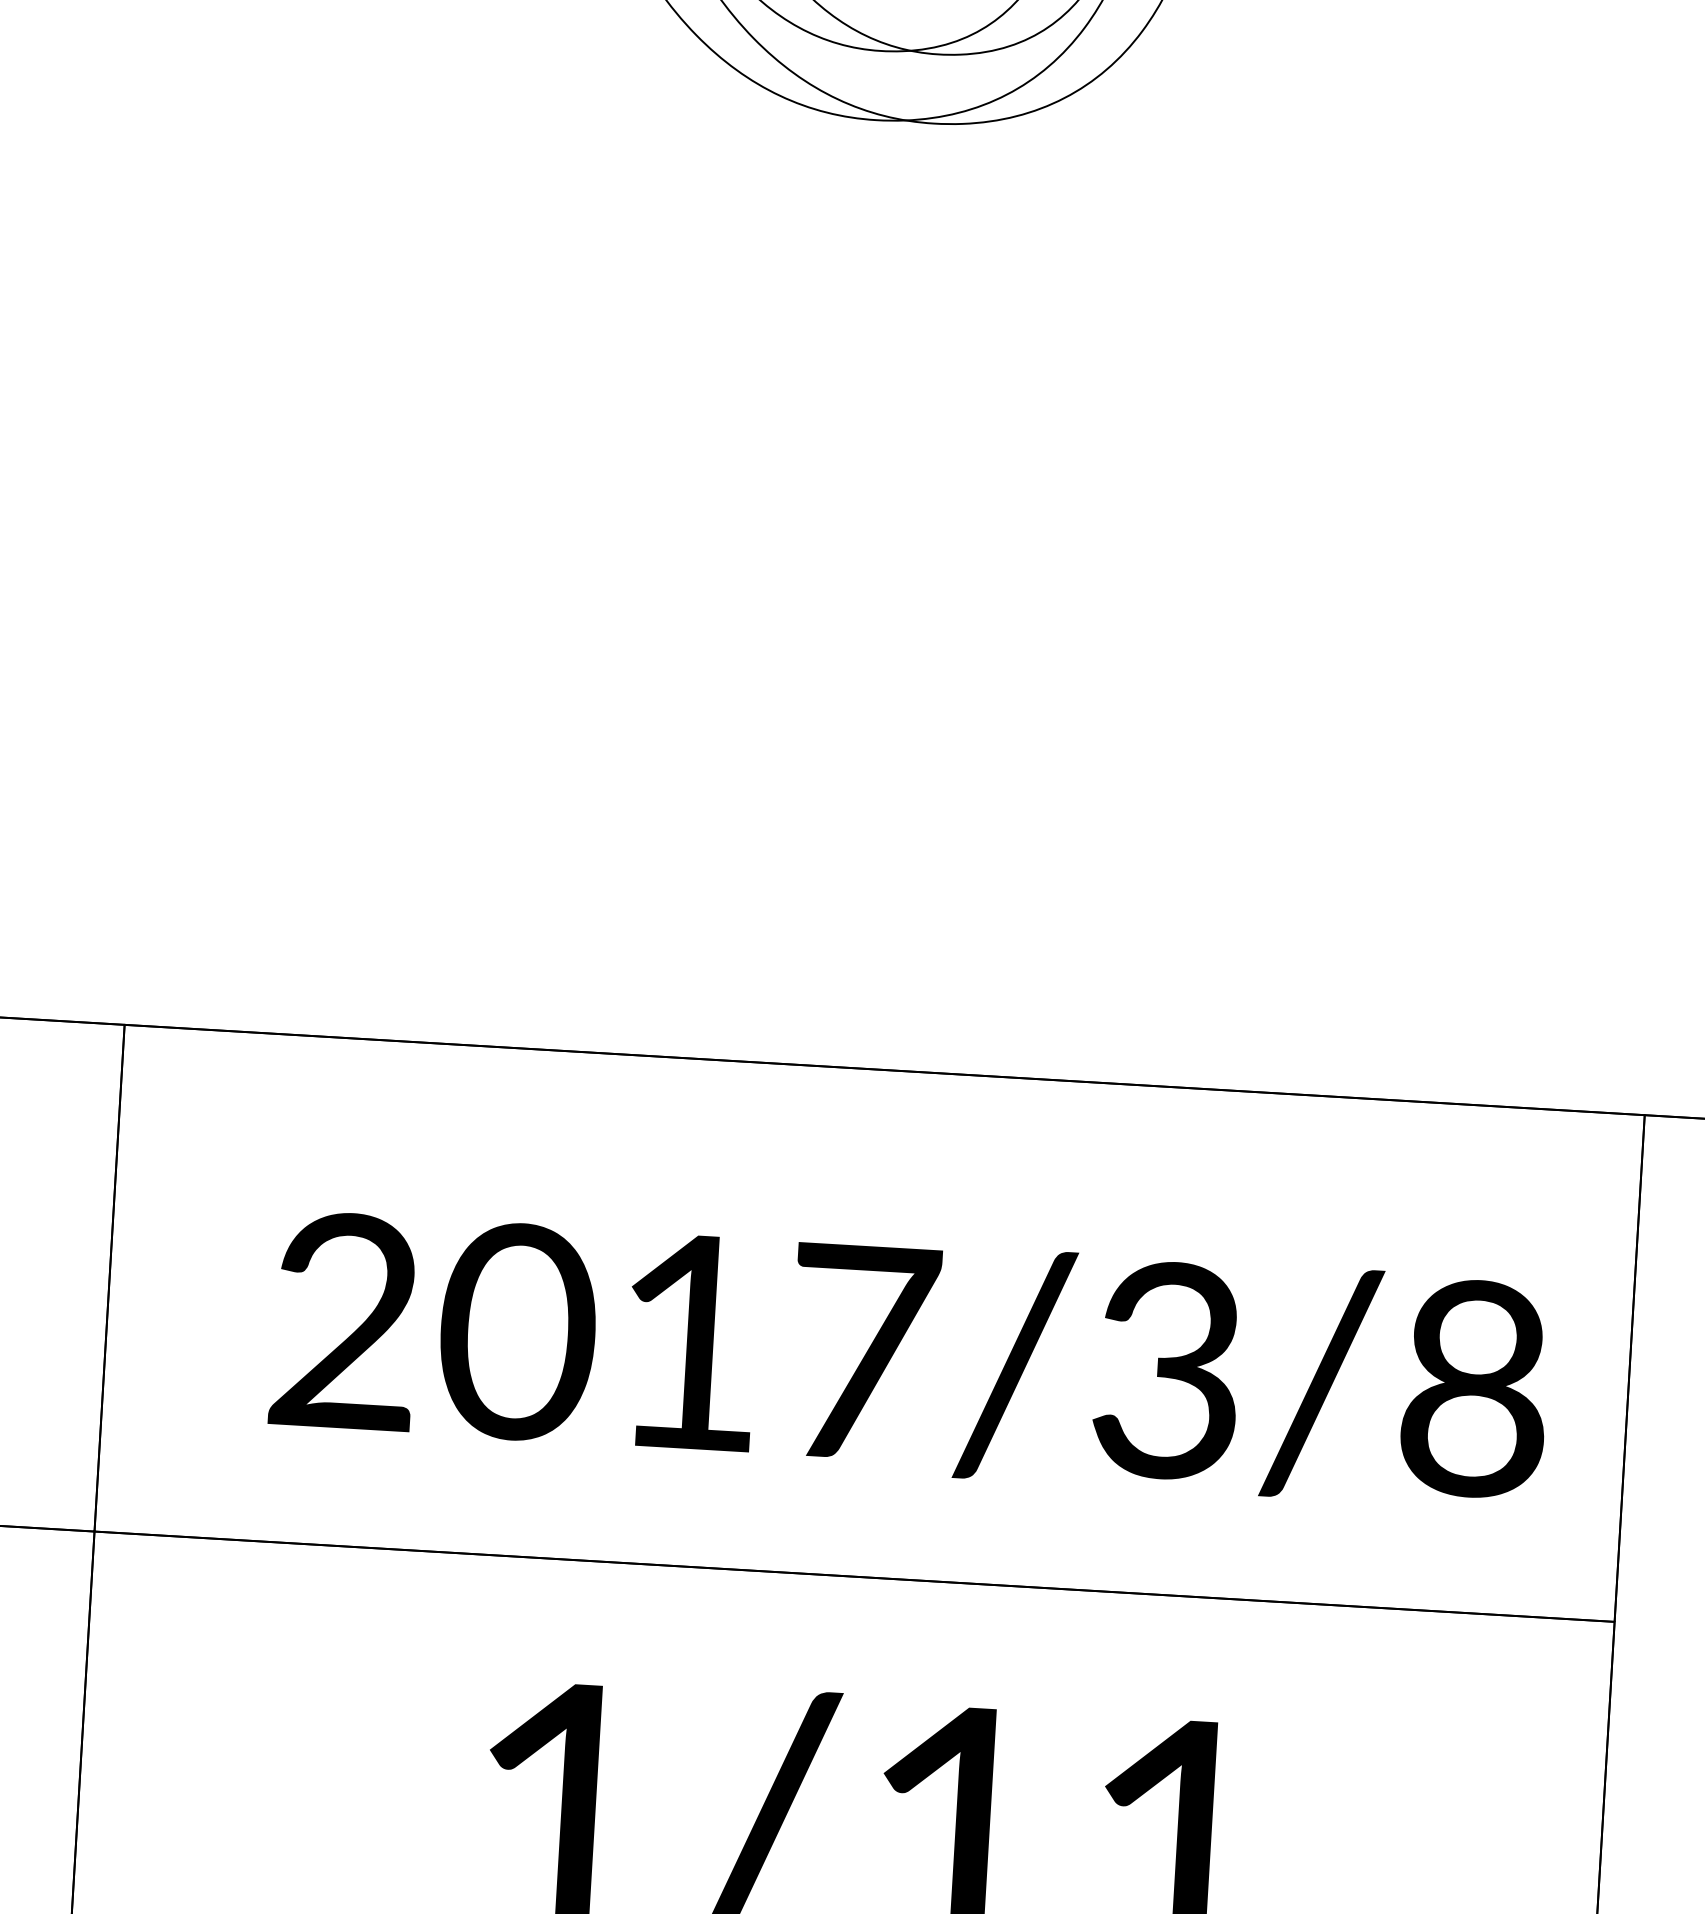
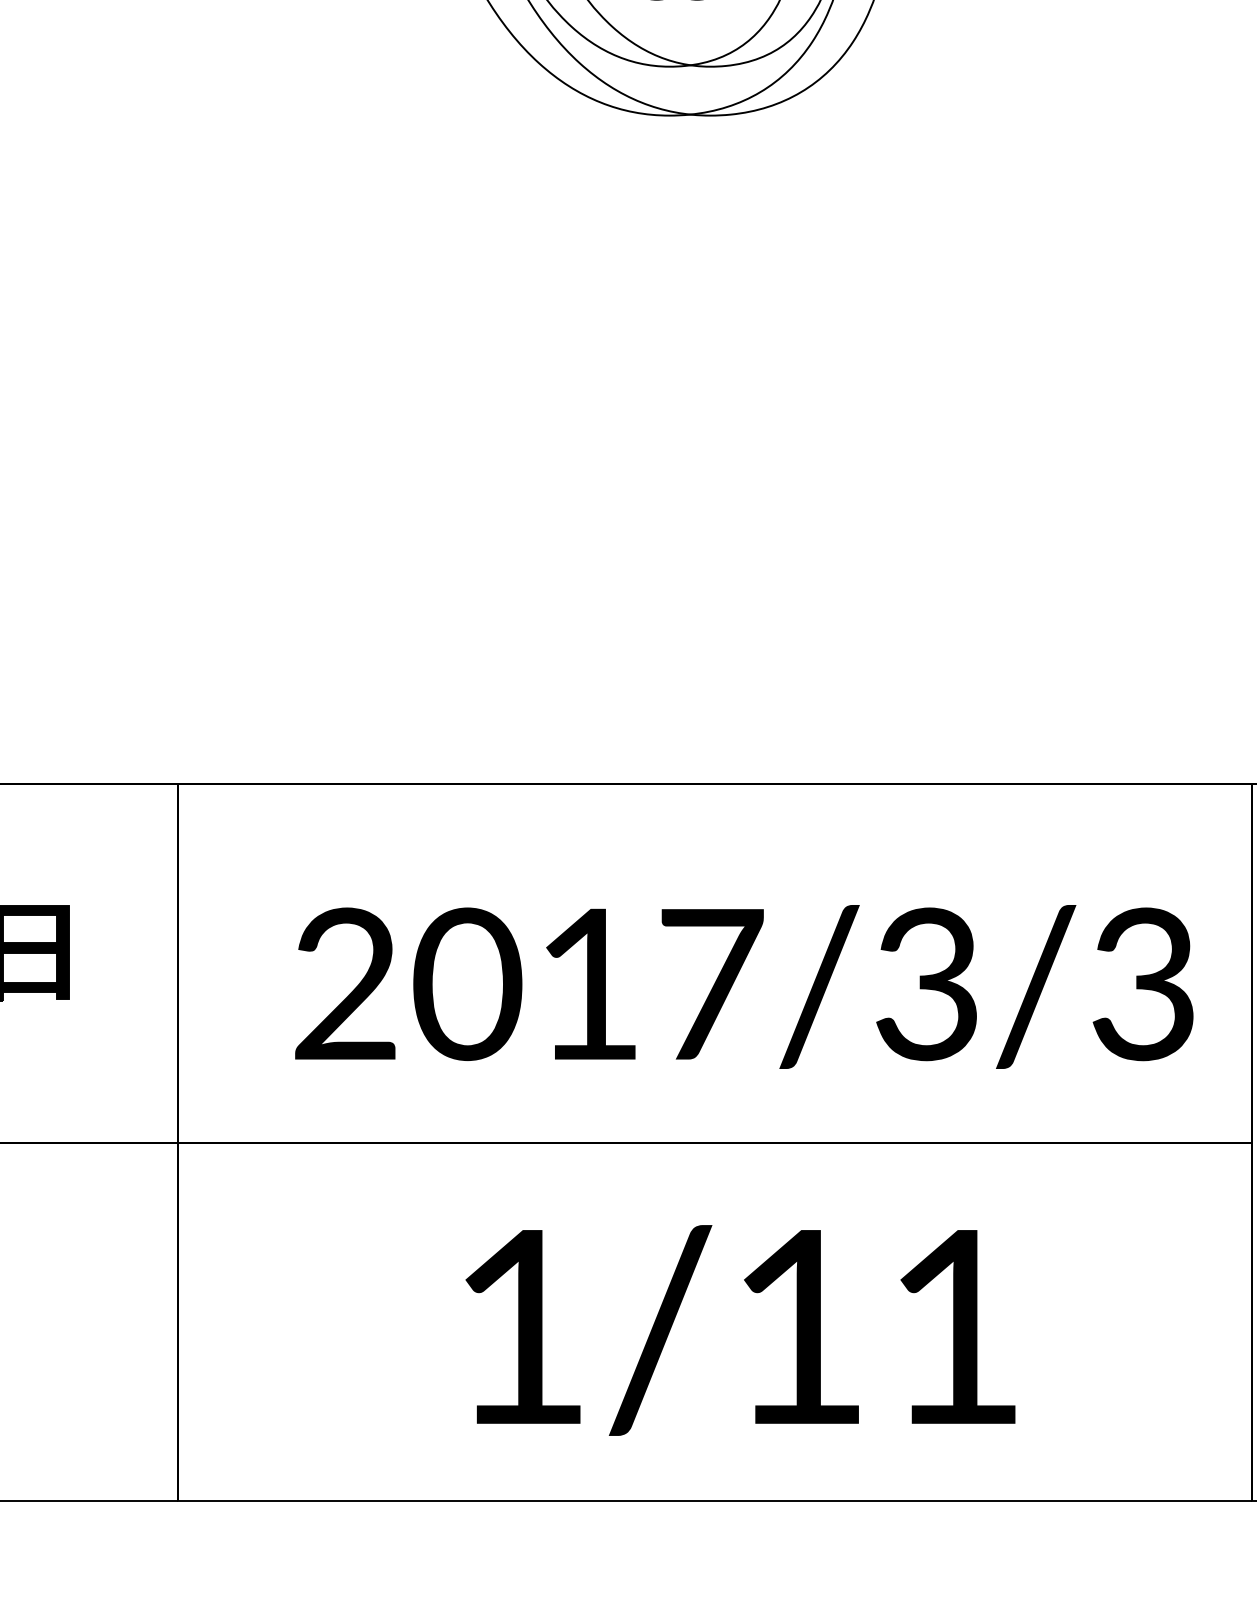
text: (1473, 1387) -> (1143, 983), 2017/3/8 -> 2017/3/3

